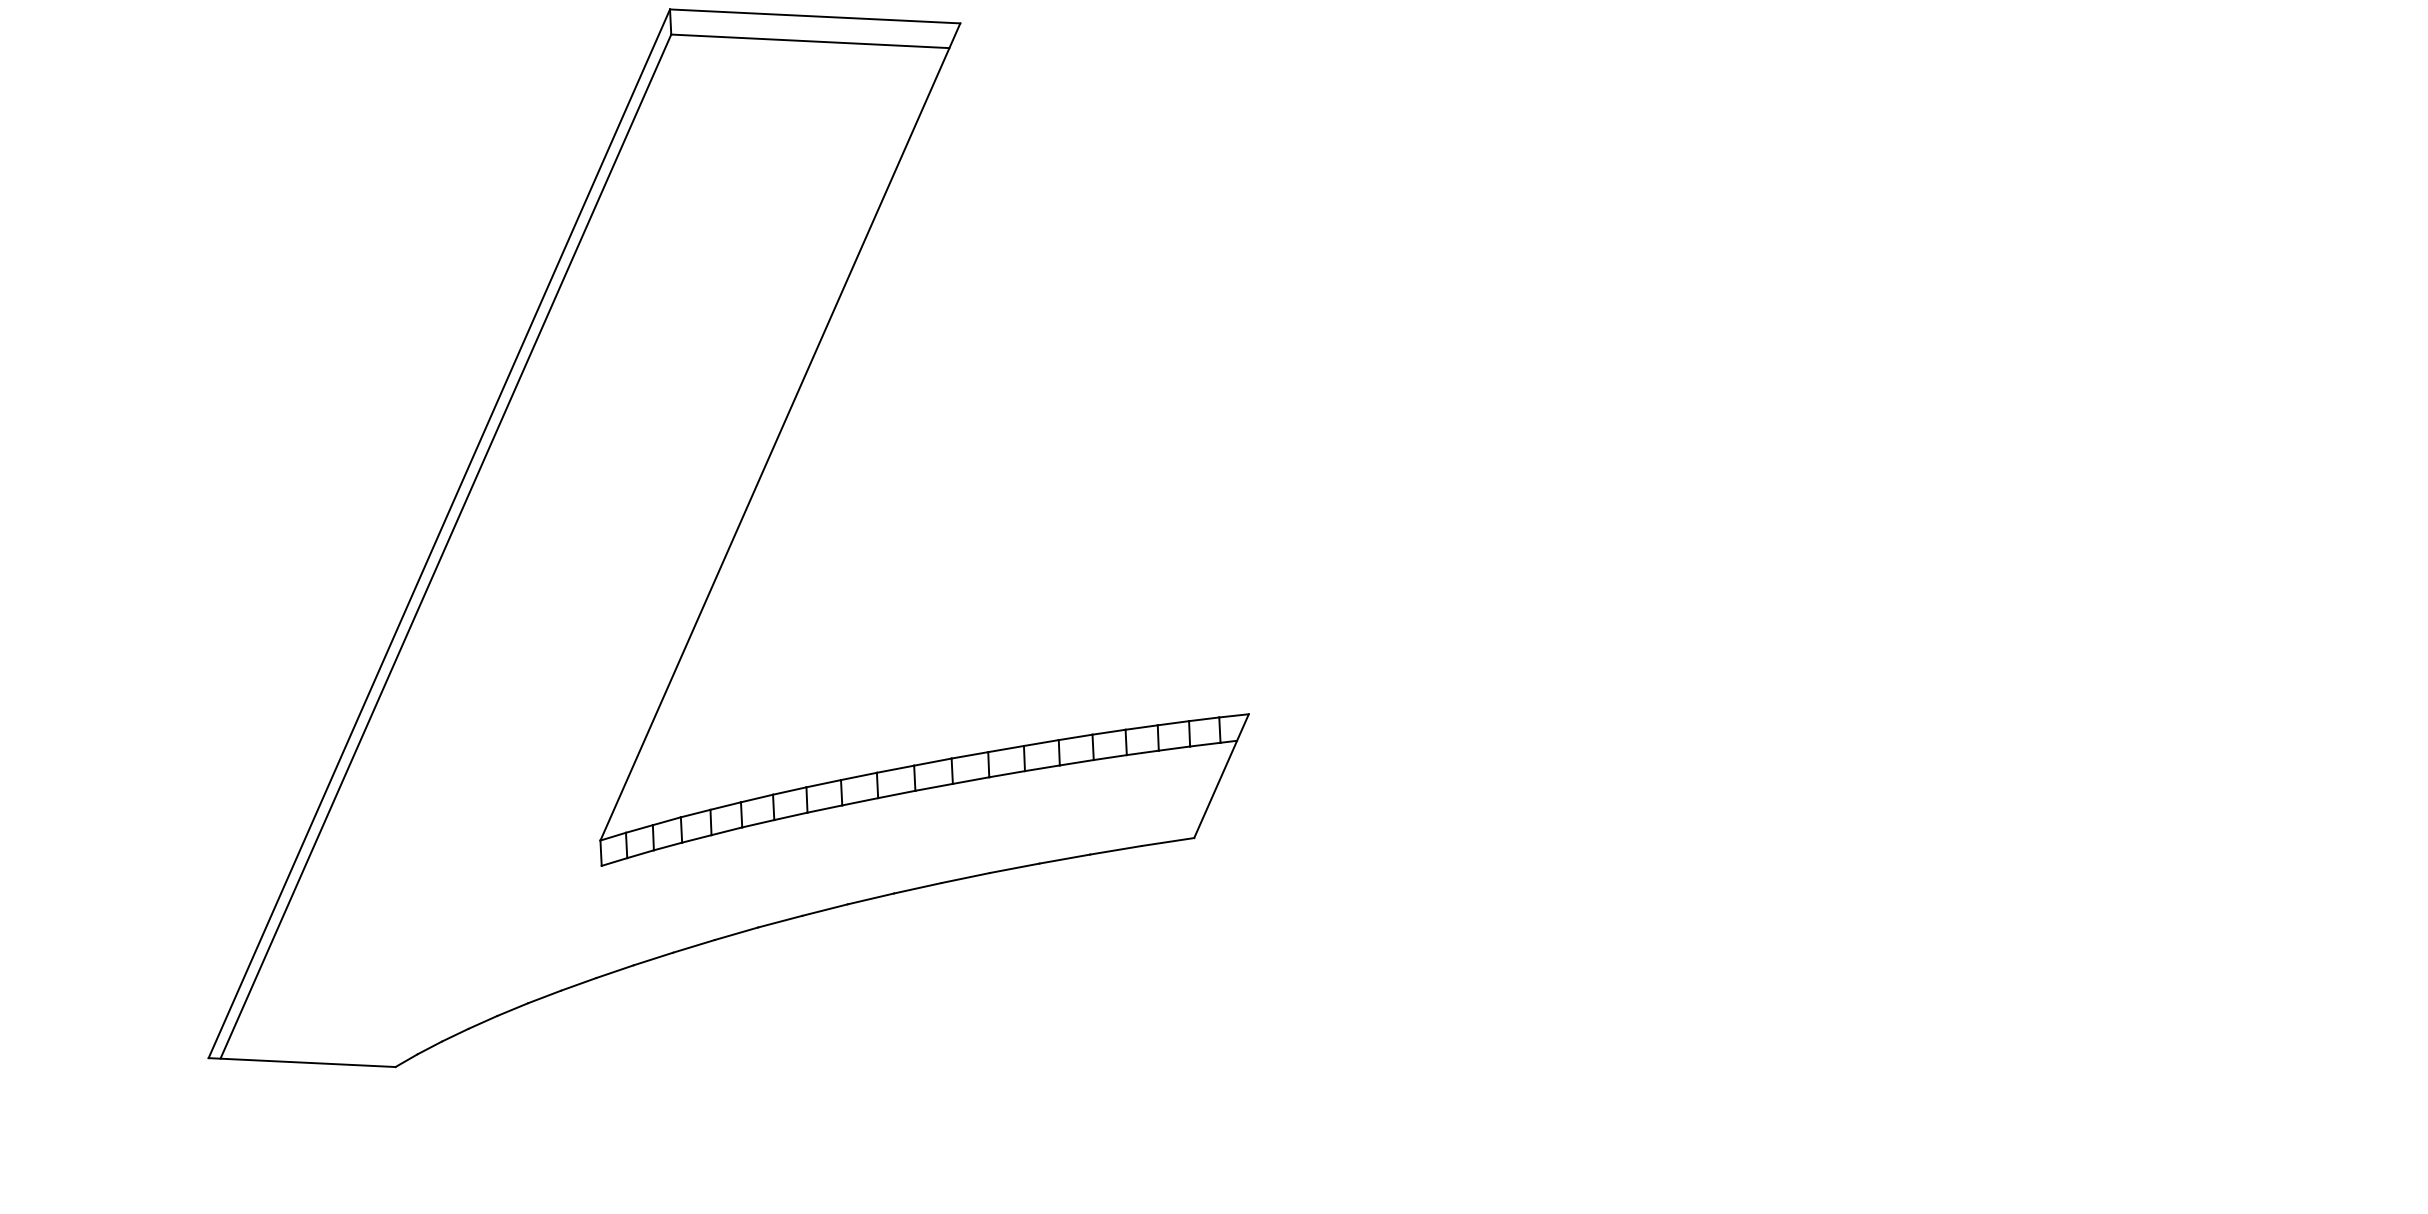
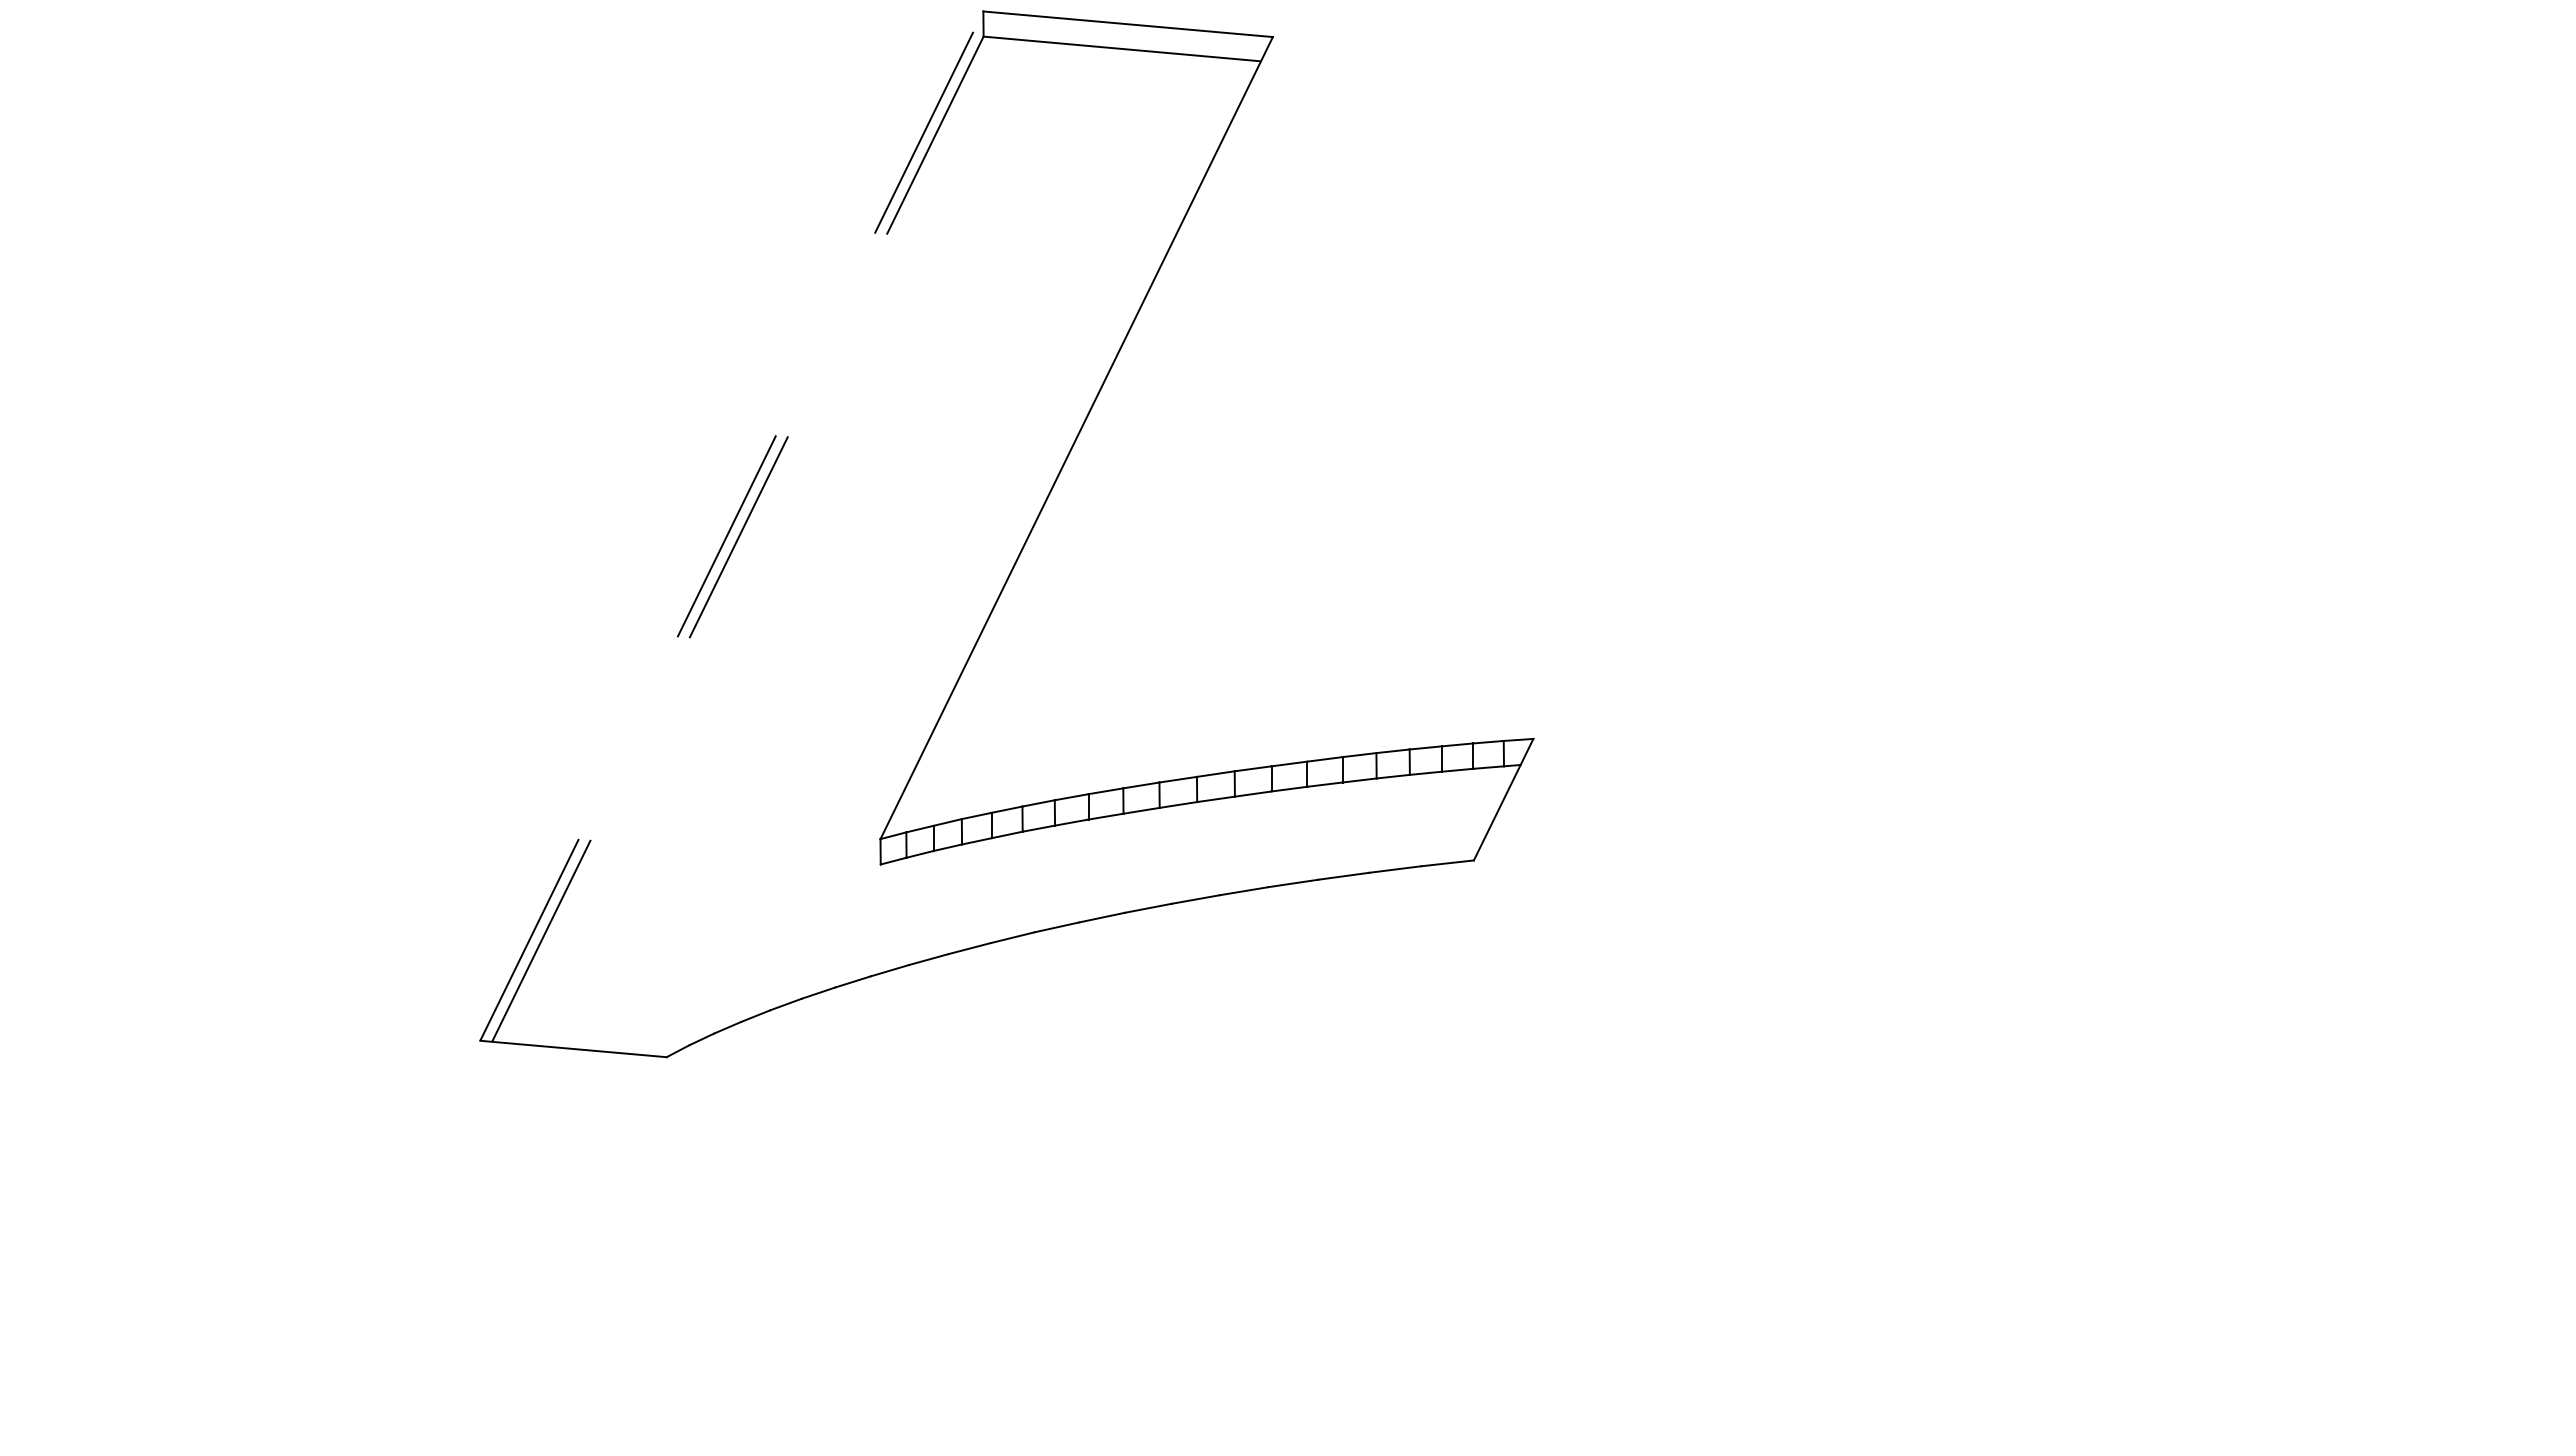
line: (439, 534) -> (731, 526), solid -> dashed
line: (446, 545) -> (738, 538), solid -> dashed

